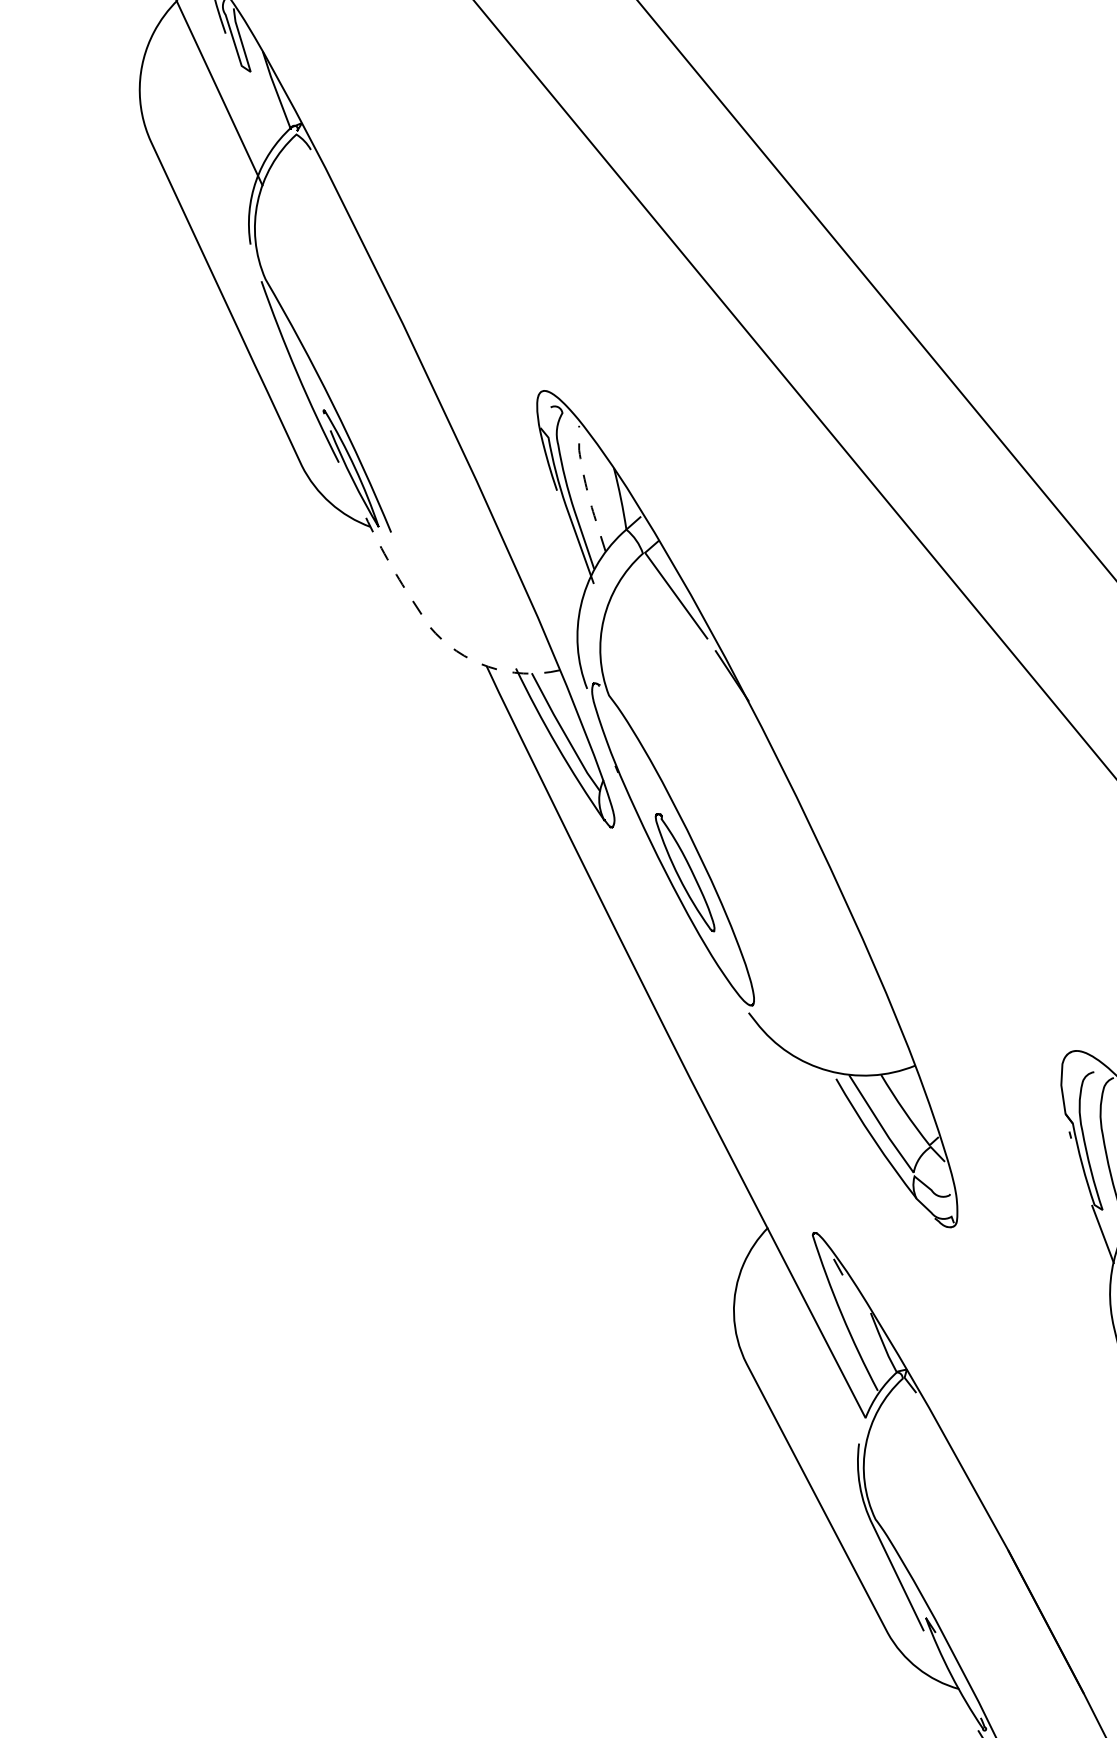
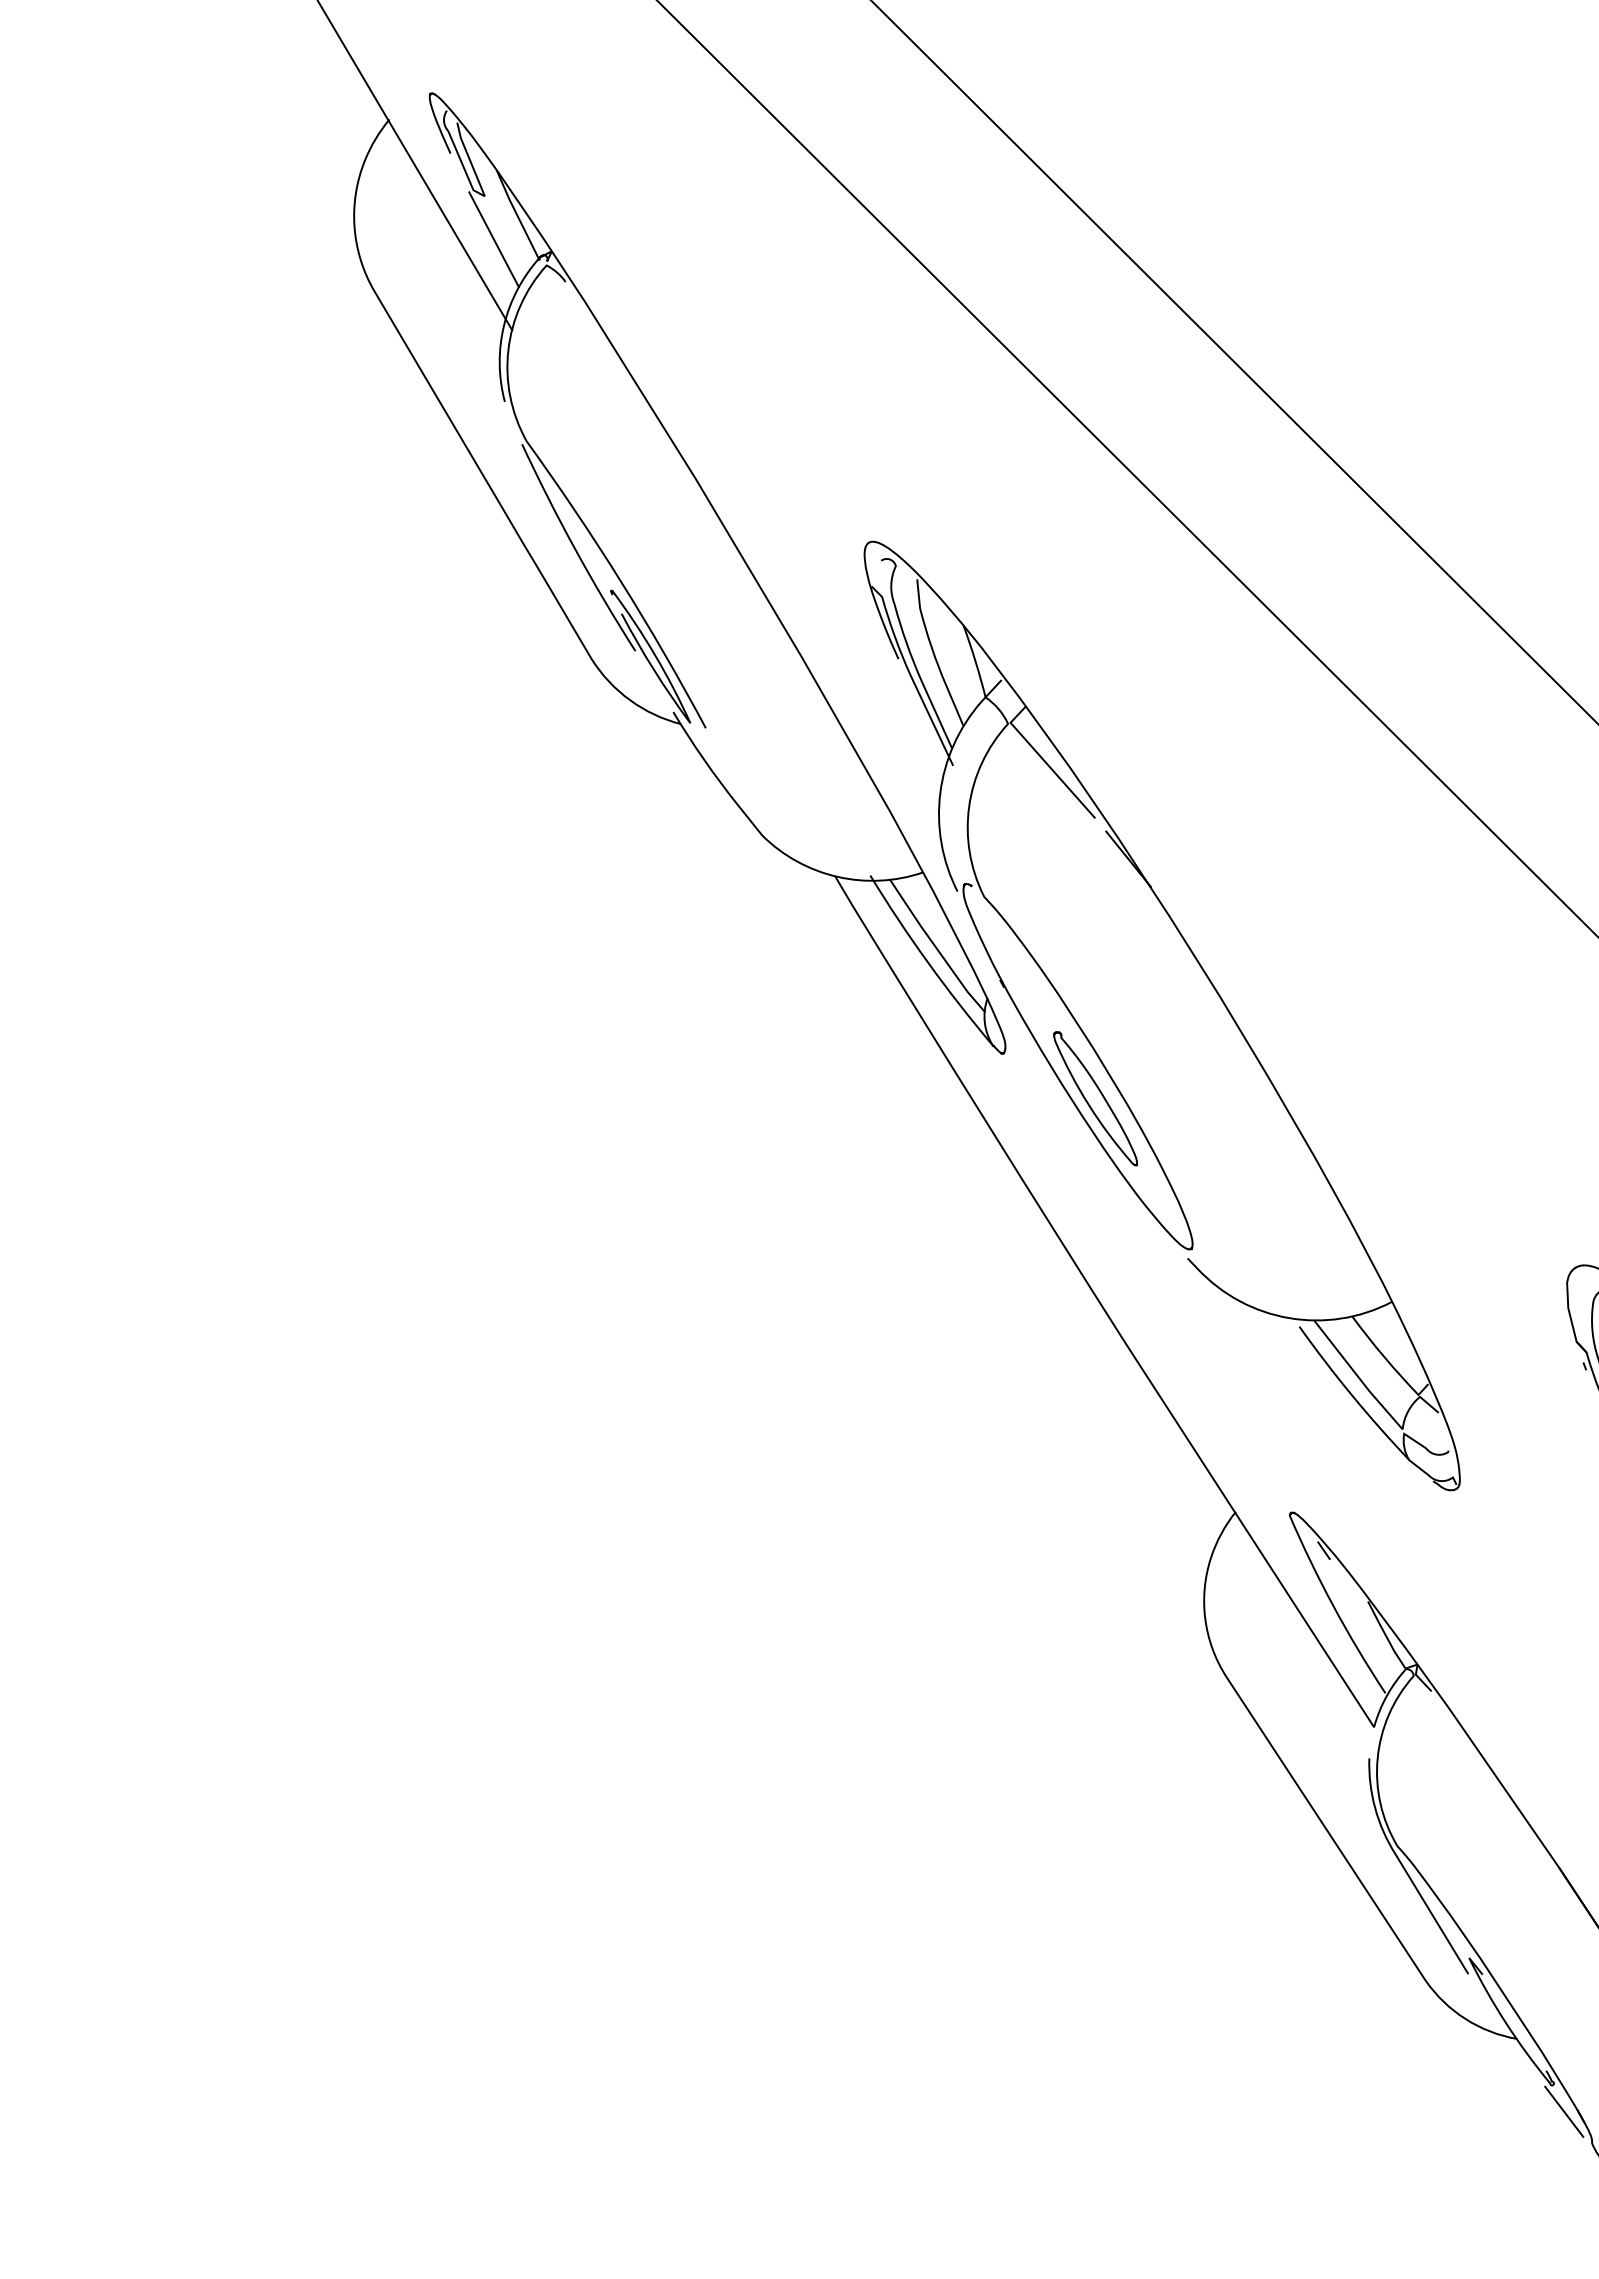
line: (254, 108) -> (493, 239), added
line: (586, 488) -> (933, 653), dashed -> solid
line: (437, 635) -> (772, 845), dashed -> solid

